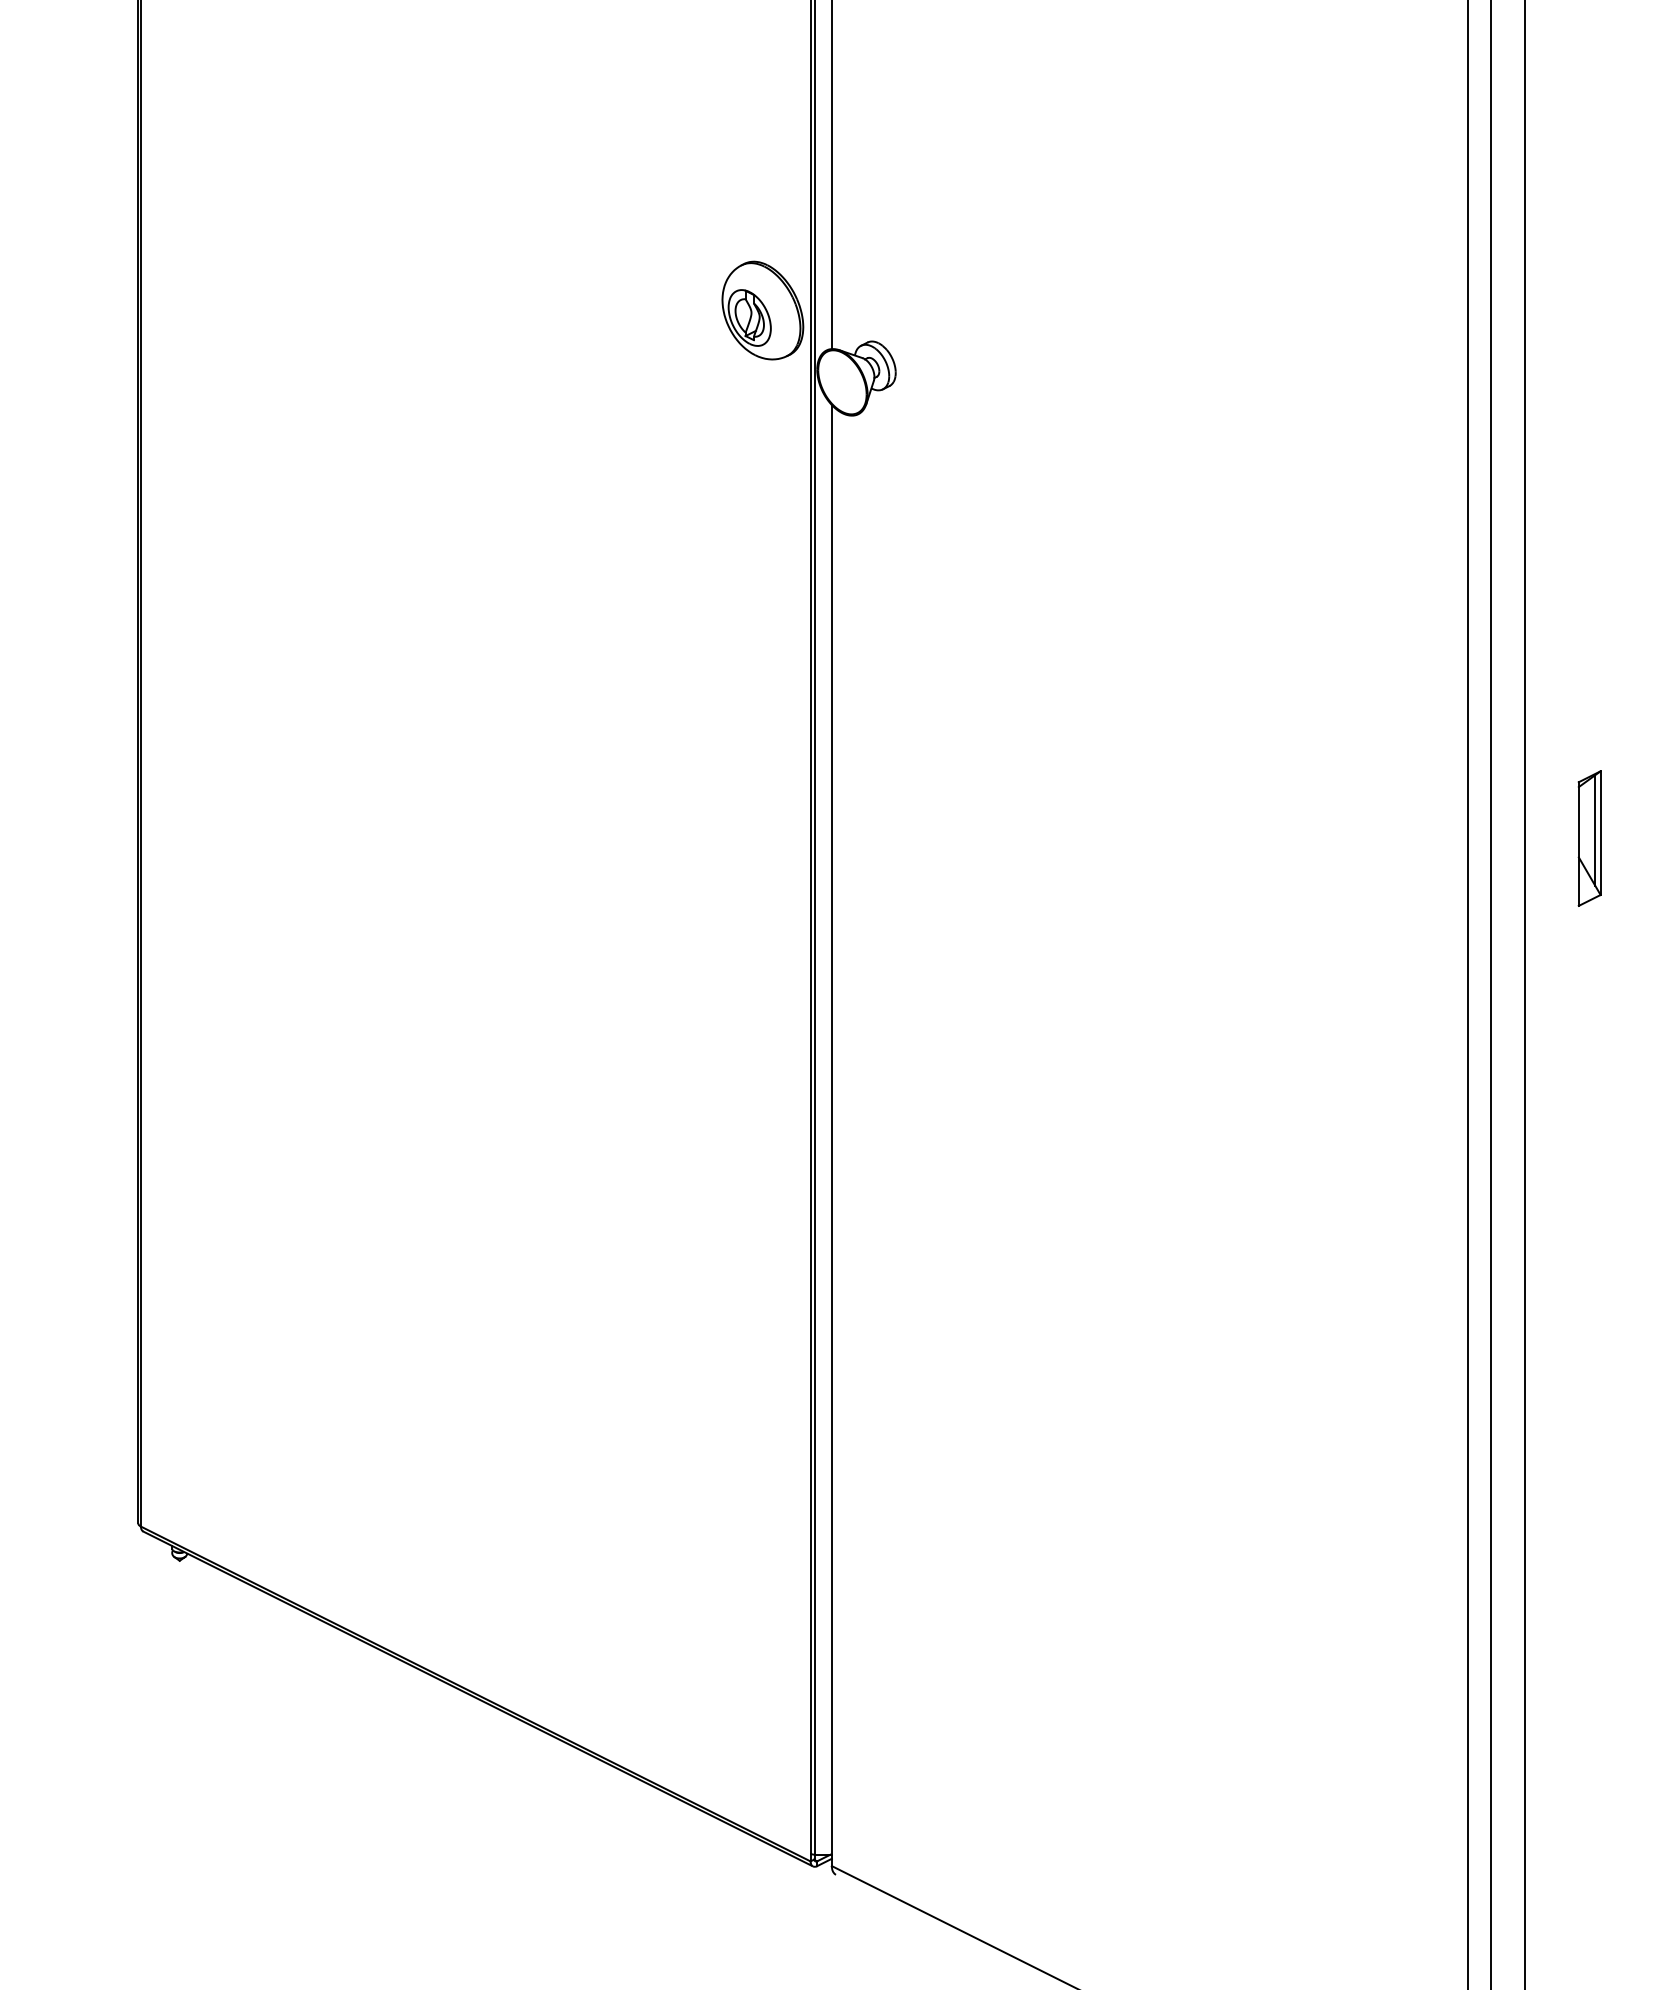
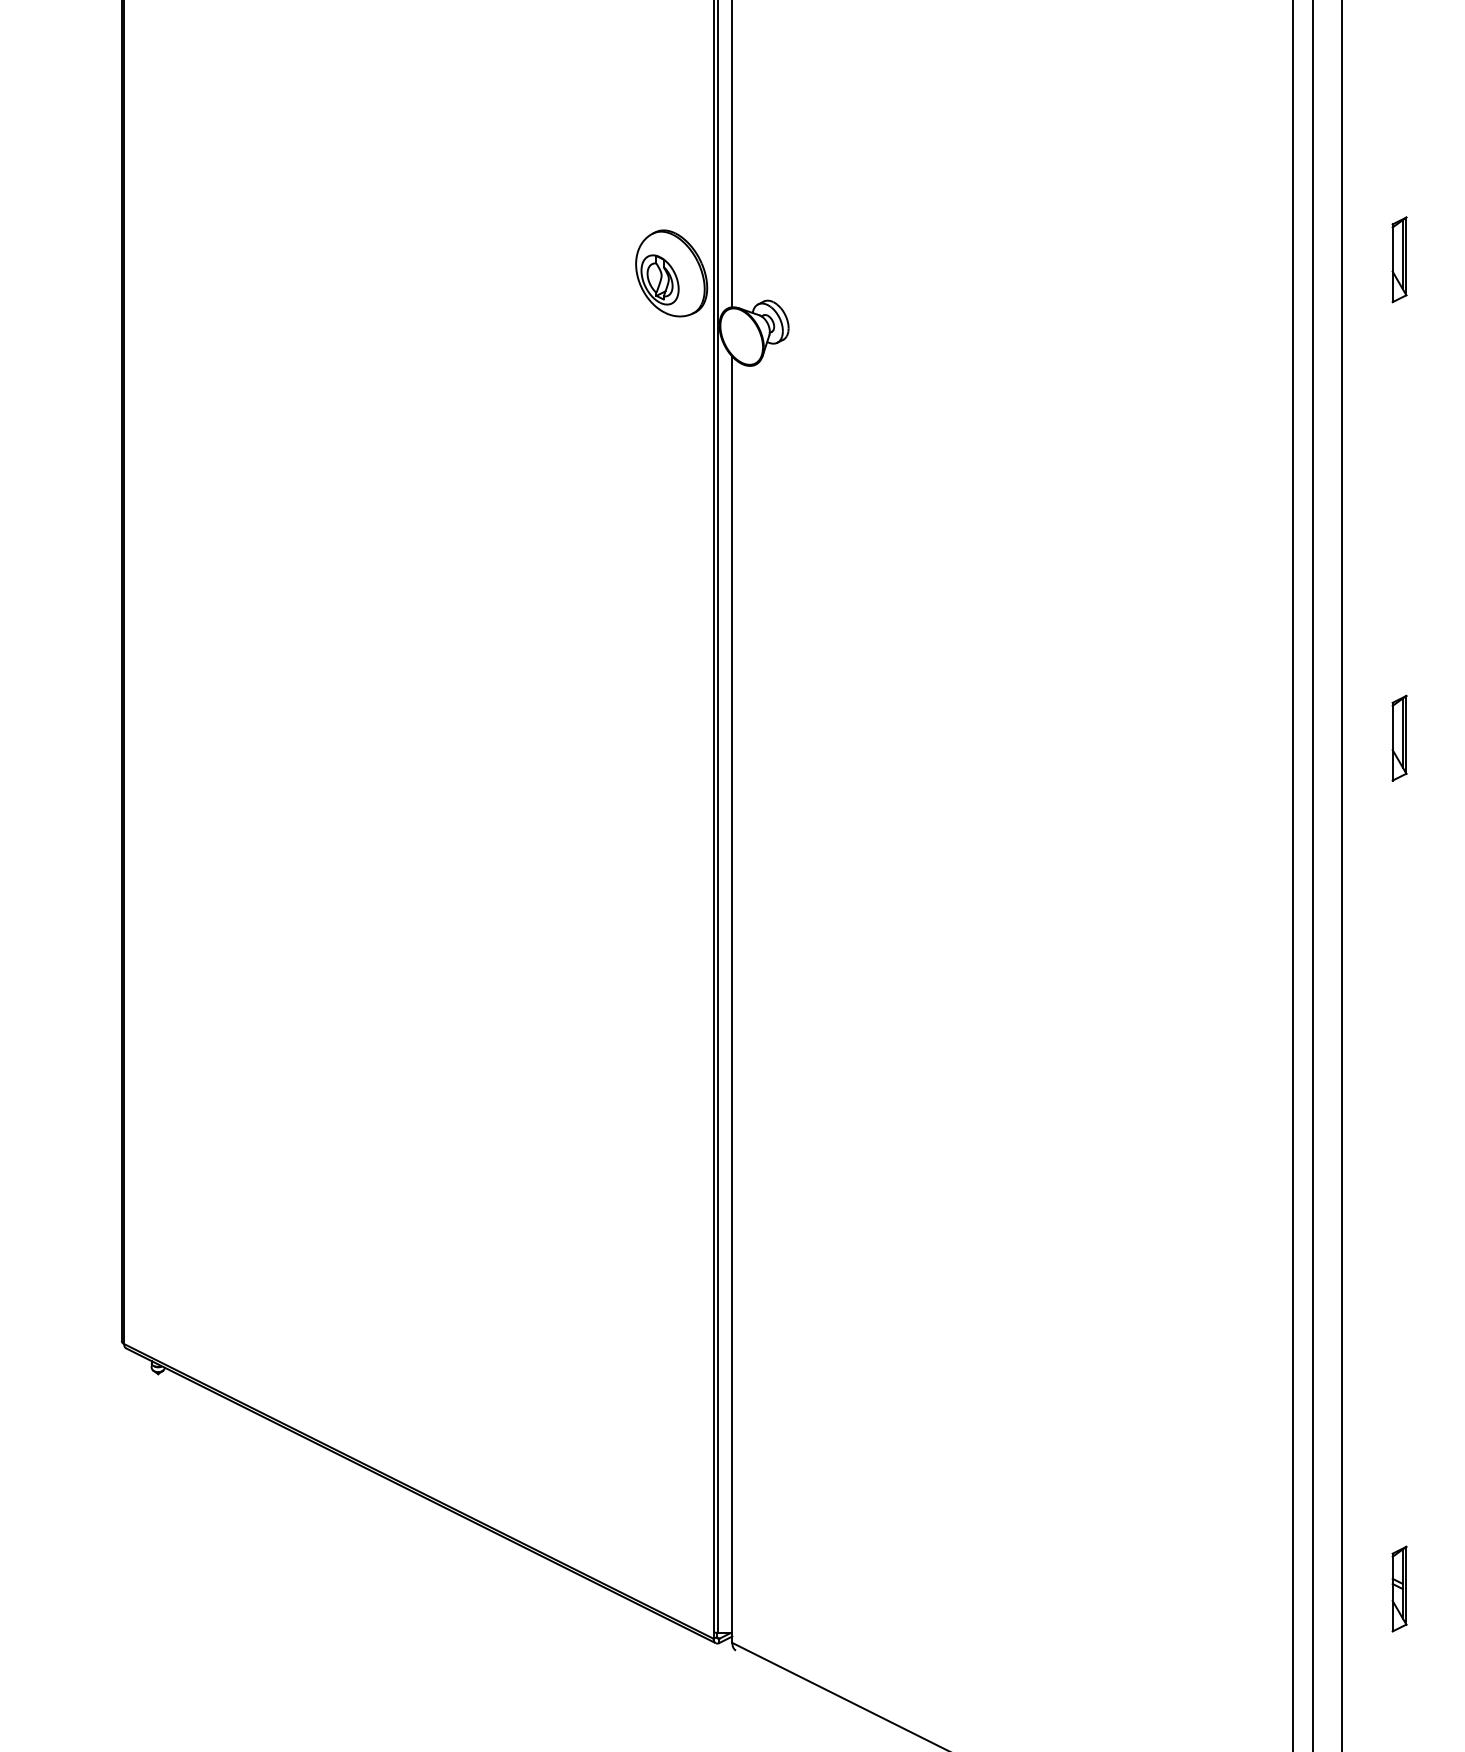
part: (1589, 295) -> (1399, 260), added
part: (1589, 838) -> (1399, 738), size x0.71
part: (1589, 1804) -> (1399, 1588), added

